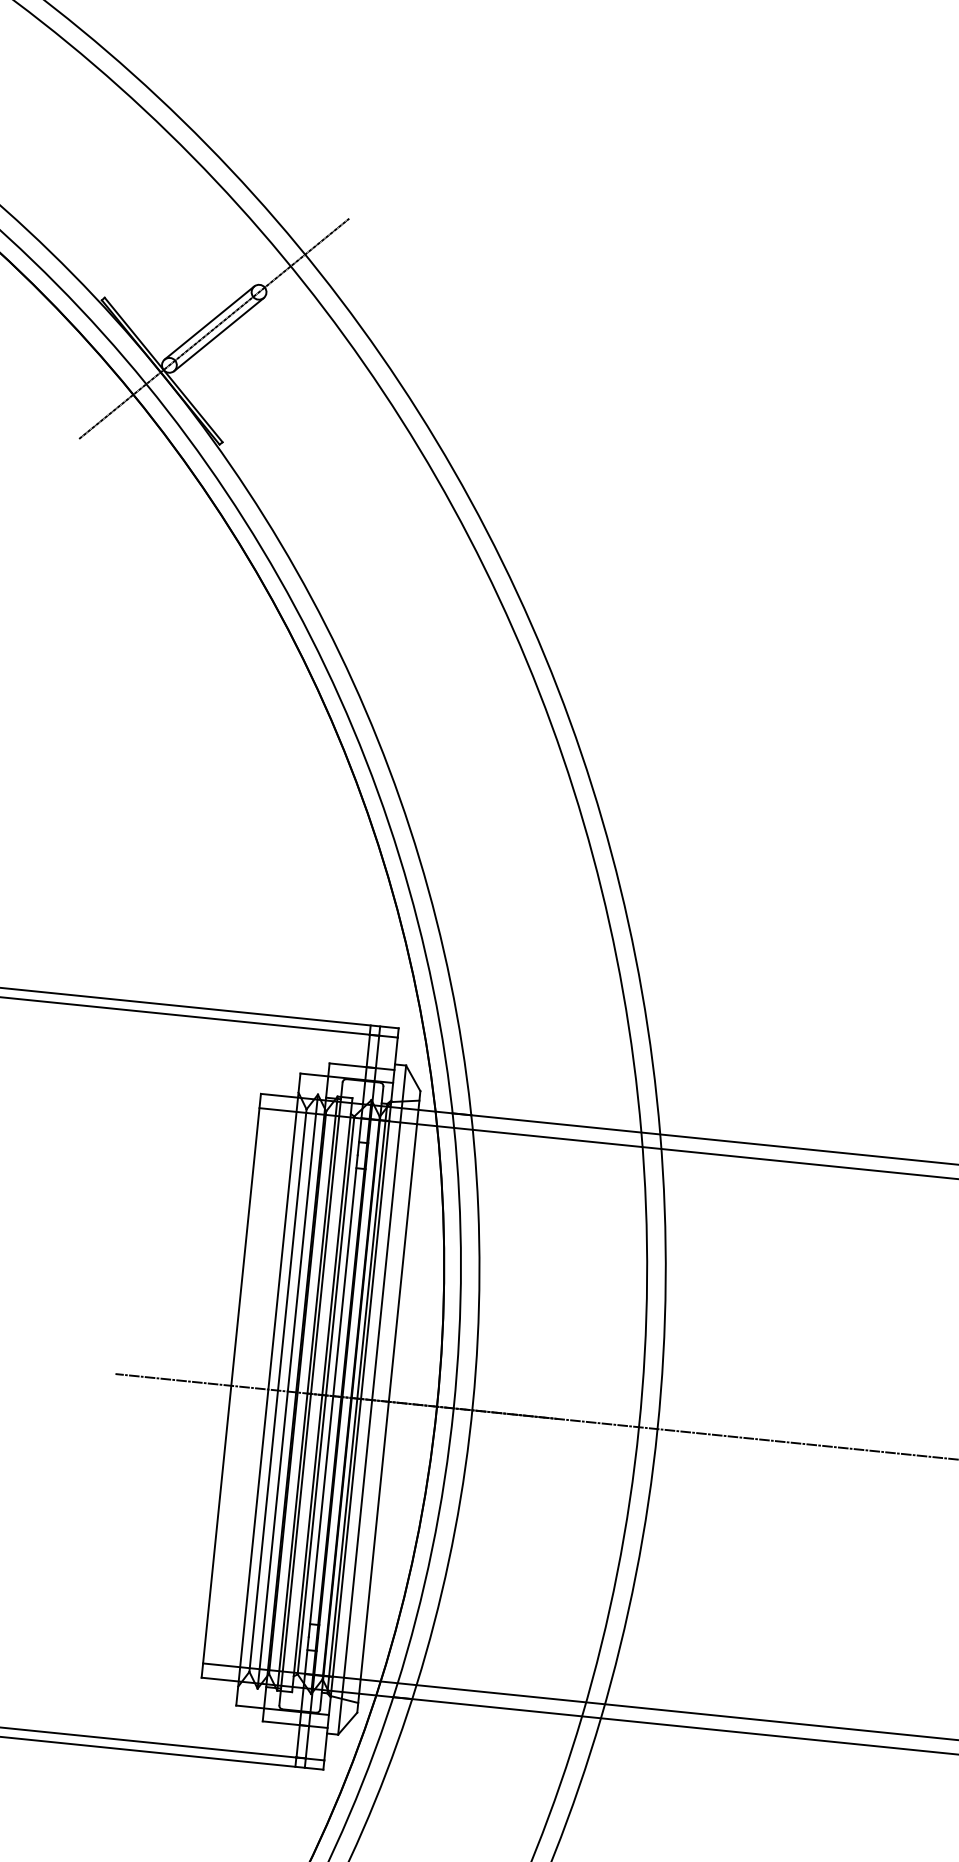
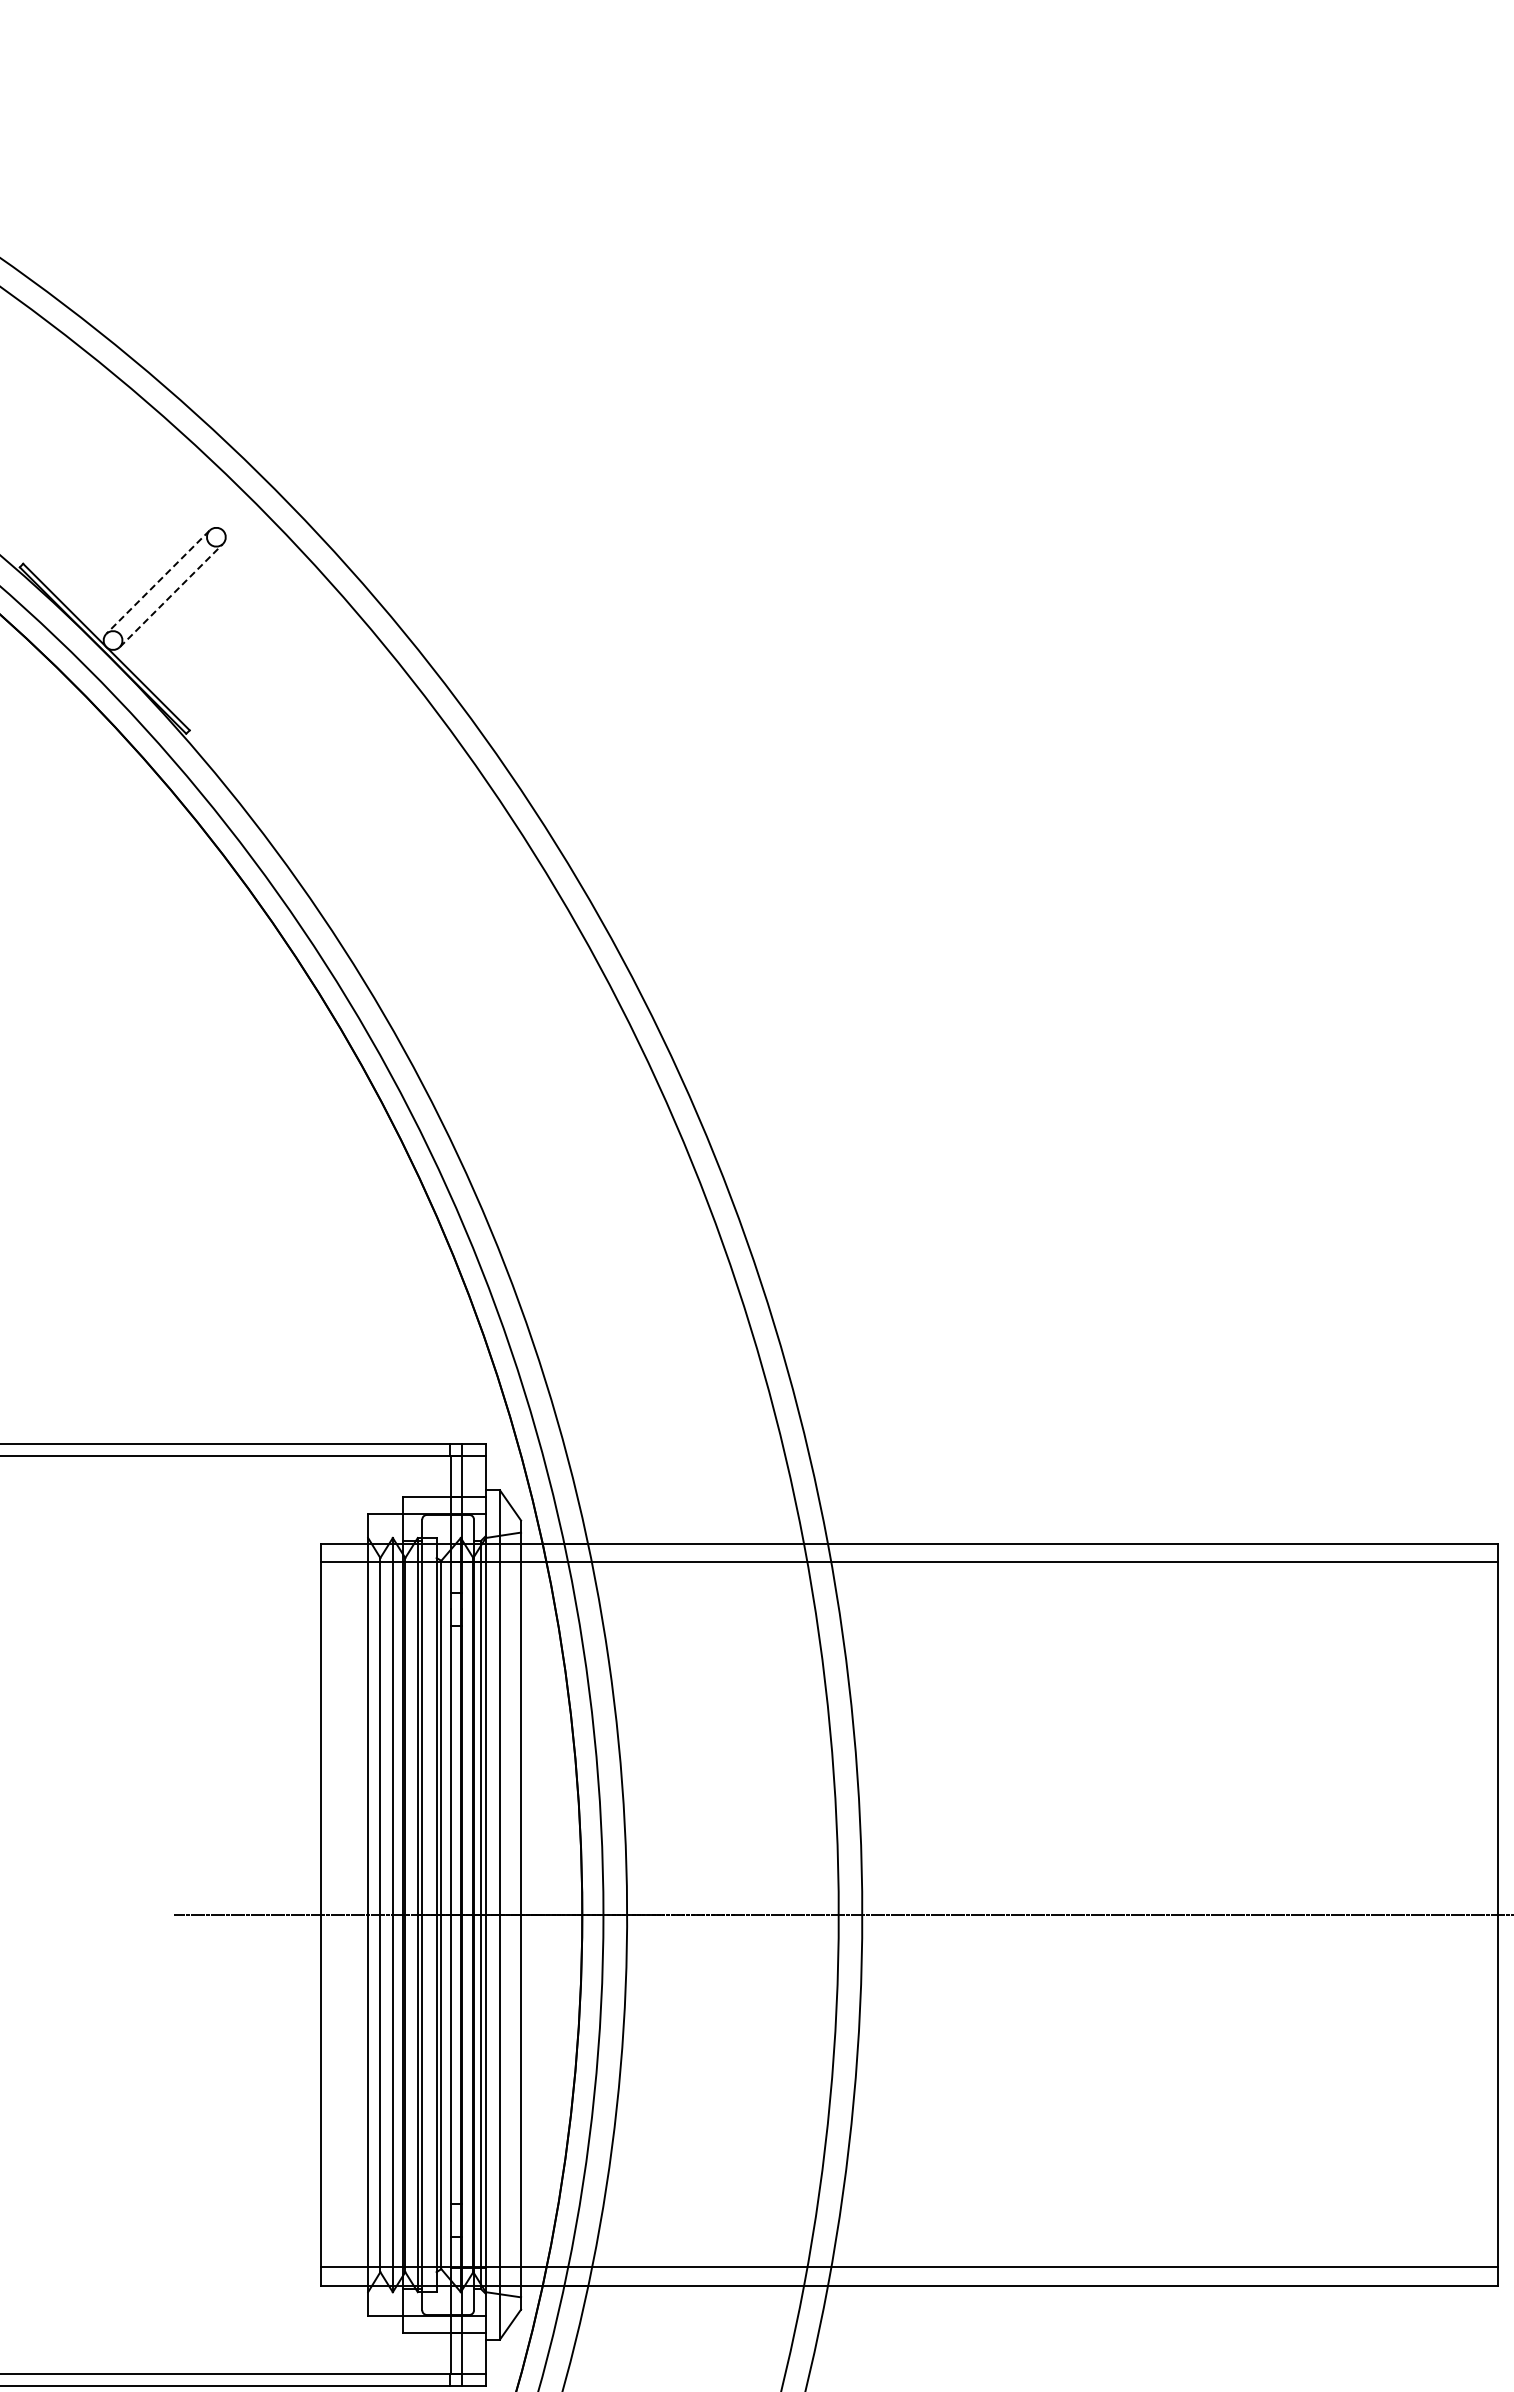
line: (209, 323) -> (158, 582), solid -> dashed
line: (214, 328) -> (164, 588), removed
line: (219, 334) -> (171, 595), solid -> dashed

